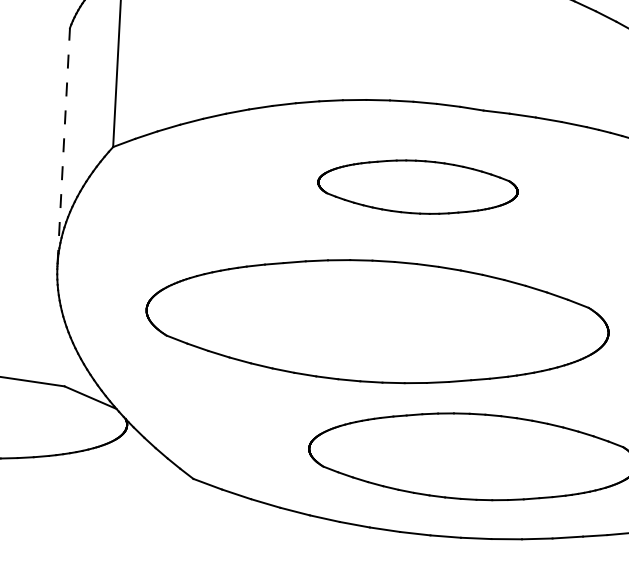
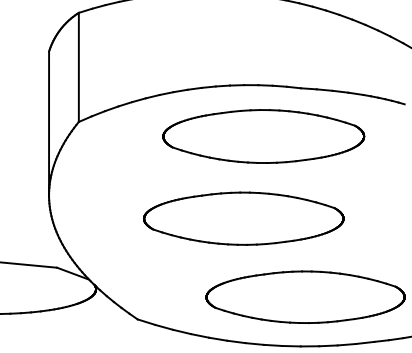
line: (64, 145) -> (49, 122), dashed -> solid
part: (417, 187) -> (263, 136), size x1.67
part: (377, 321) -> (243, 218), size x0.71

